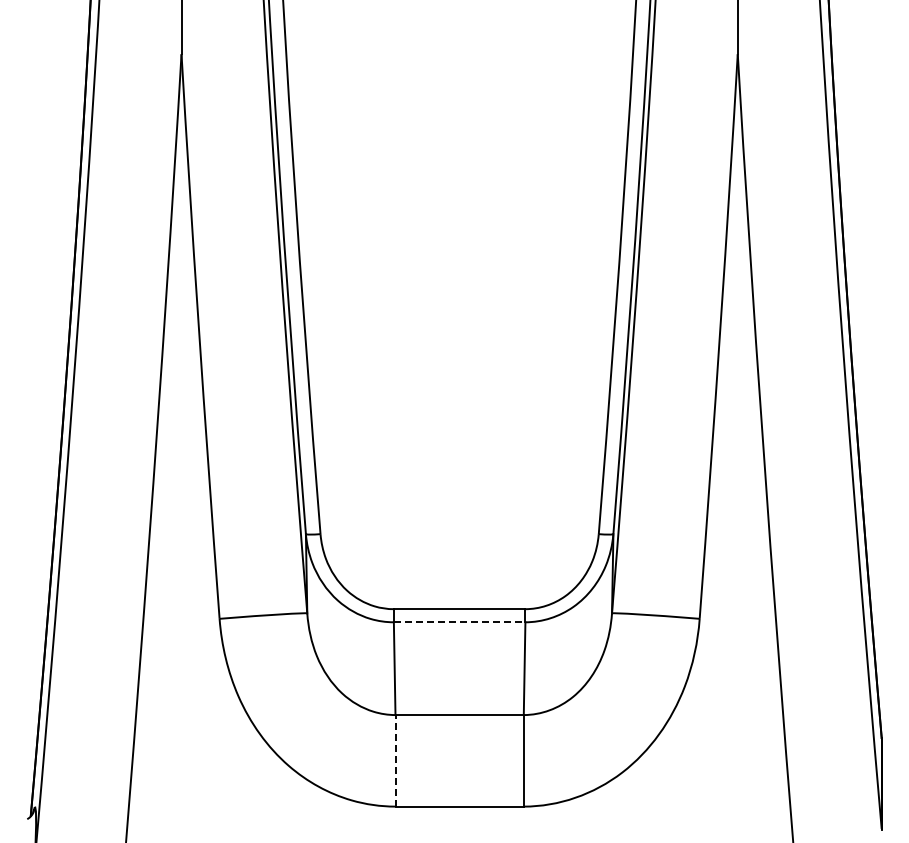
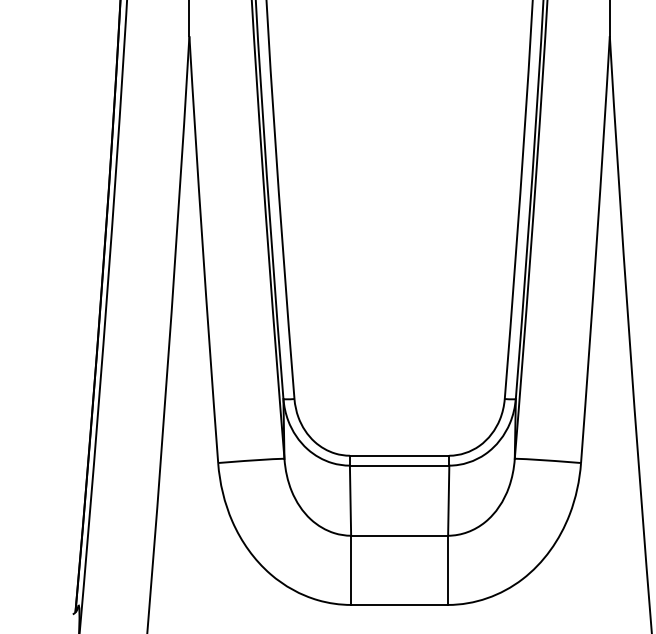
line: (459, 622) -> (399, 465), dashed -> solid
line: (395, 760) -> (351, 570), dashed -> solid

